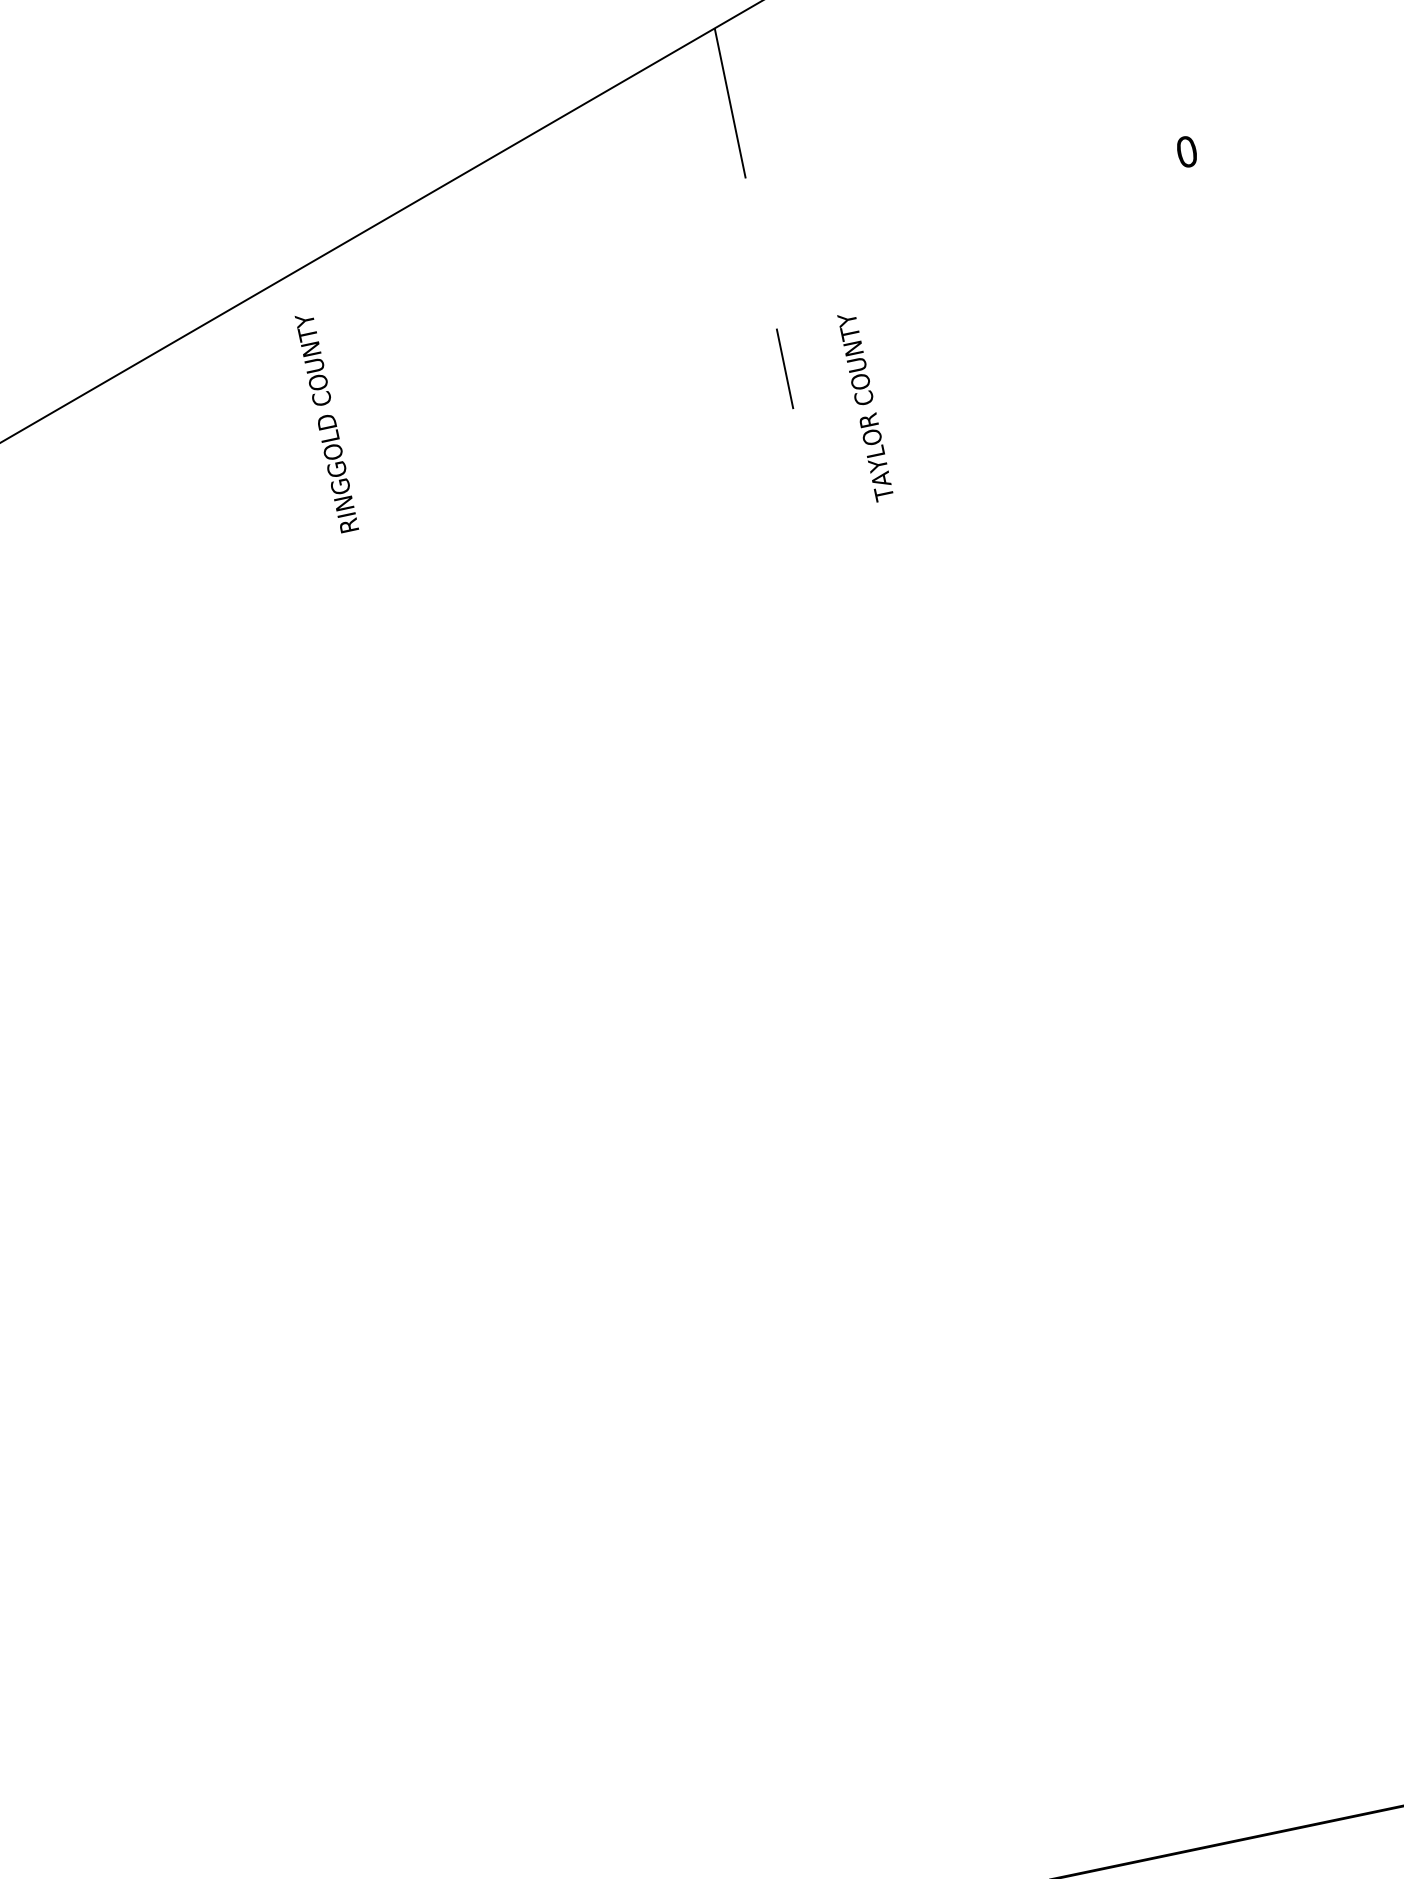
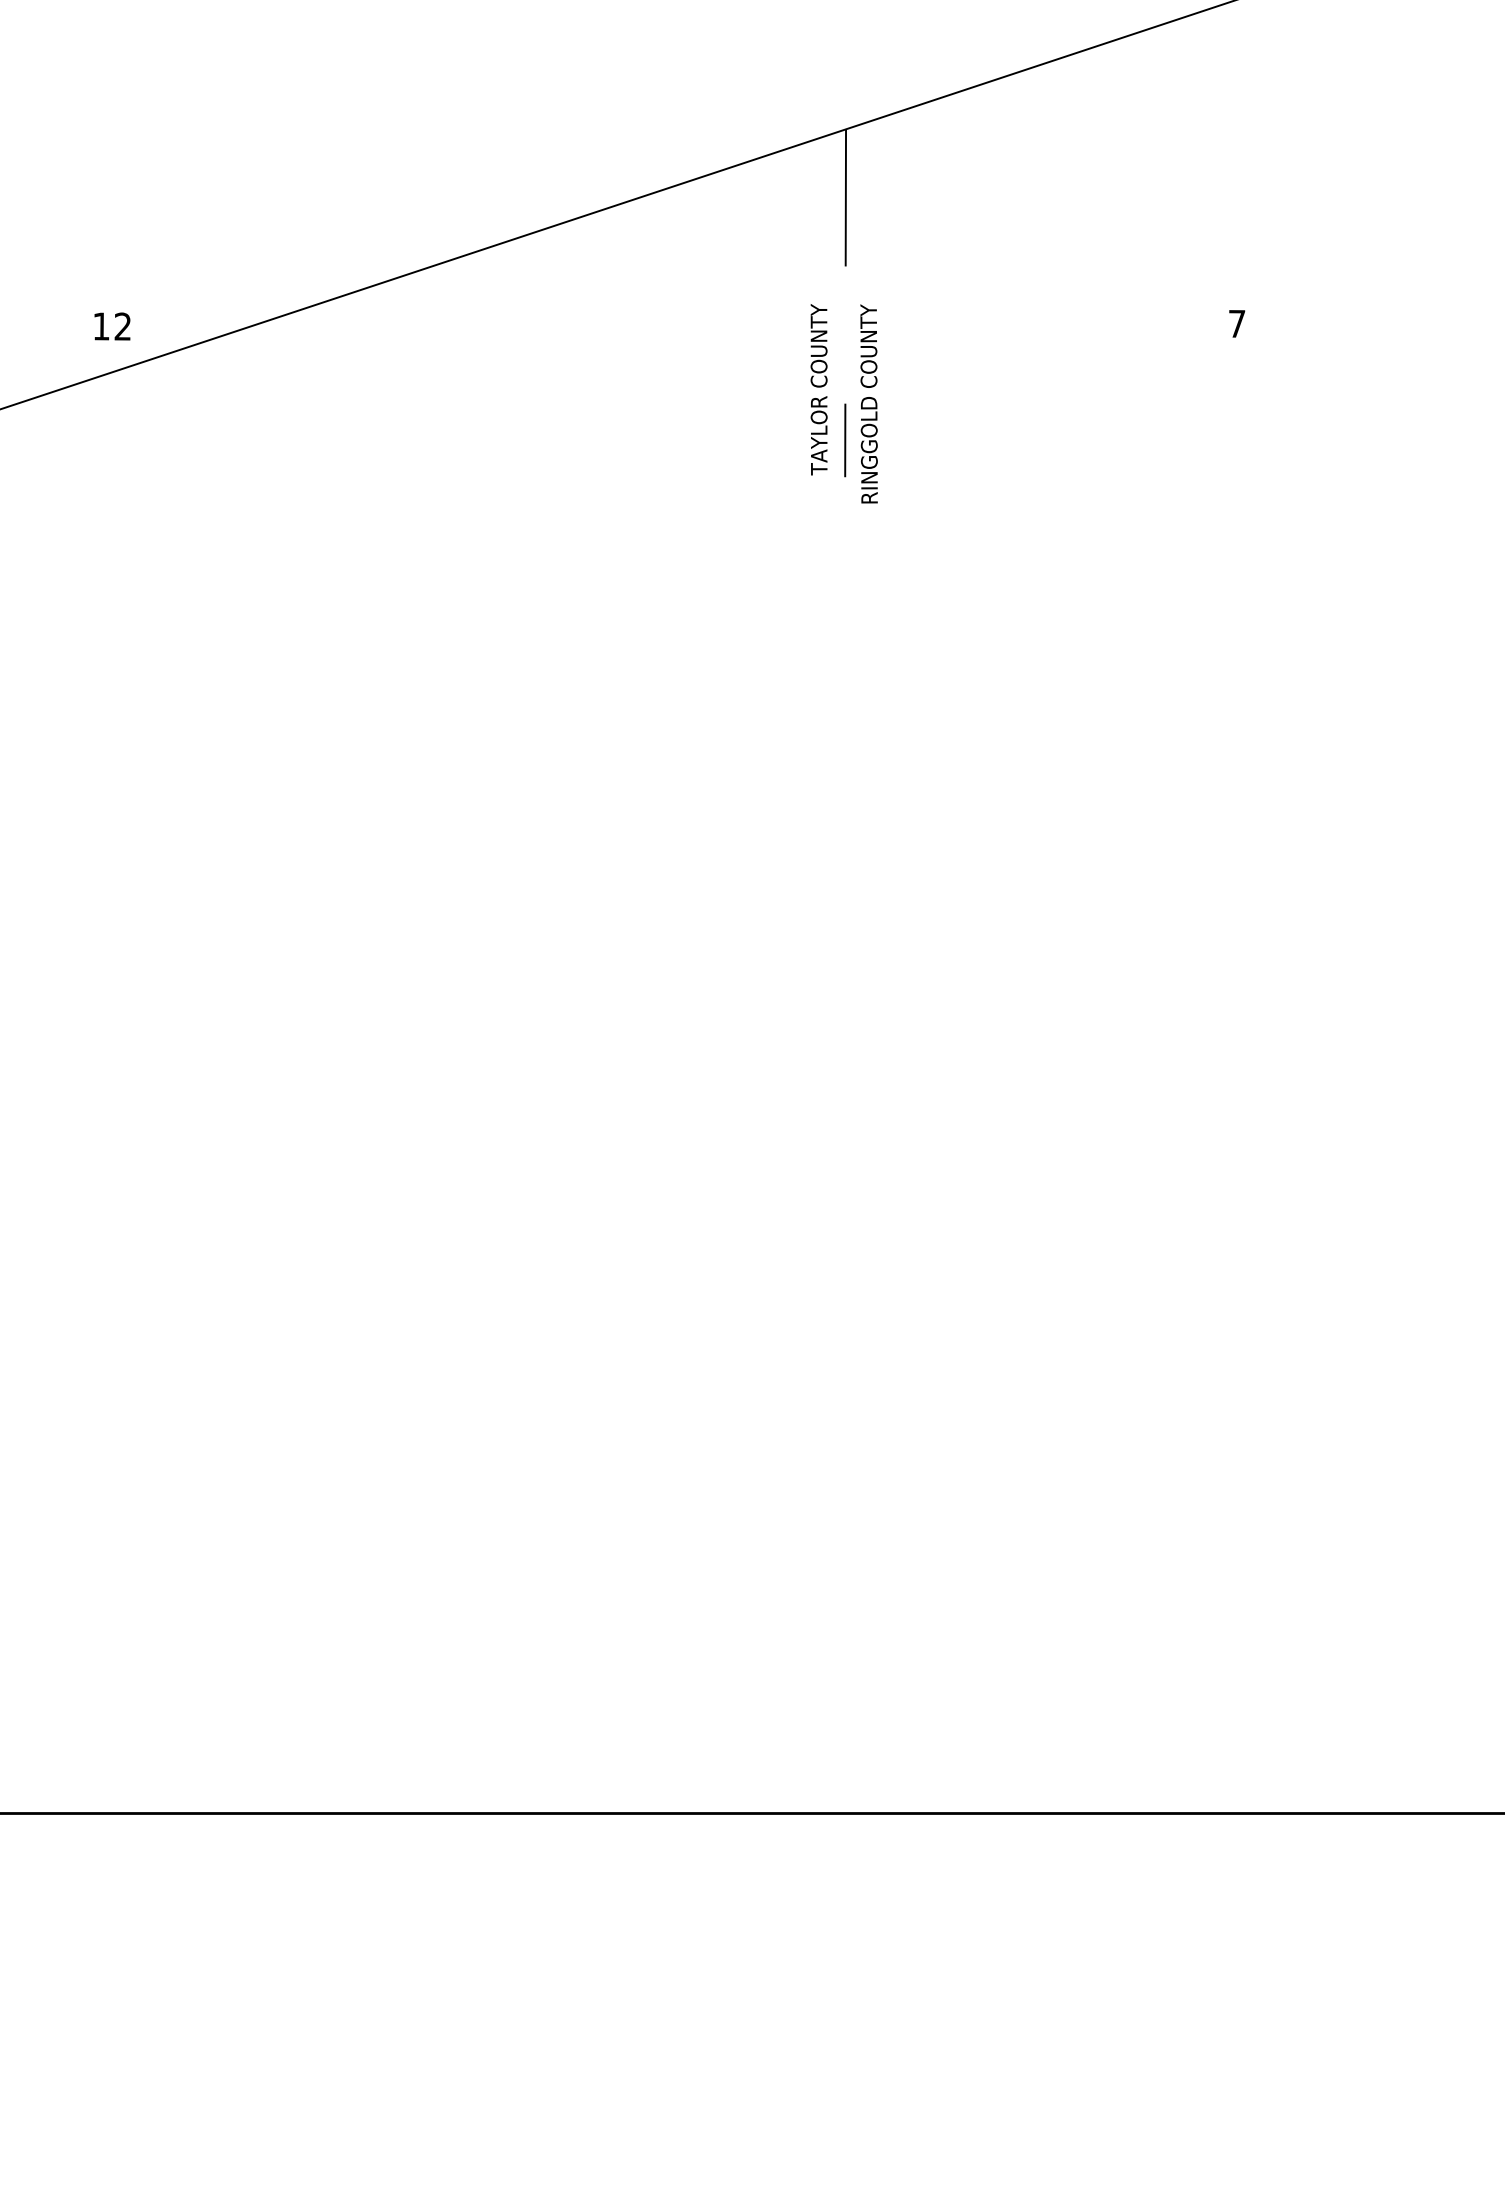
text: (1186, 151) -> (1236, 323), 0 -> 7
text: (865, 406) -> (818, 389), moved
text: (326, 422) -> (868, 403), moved

